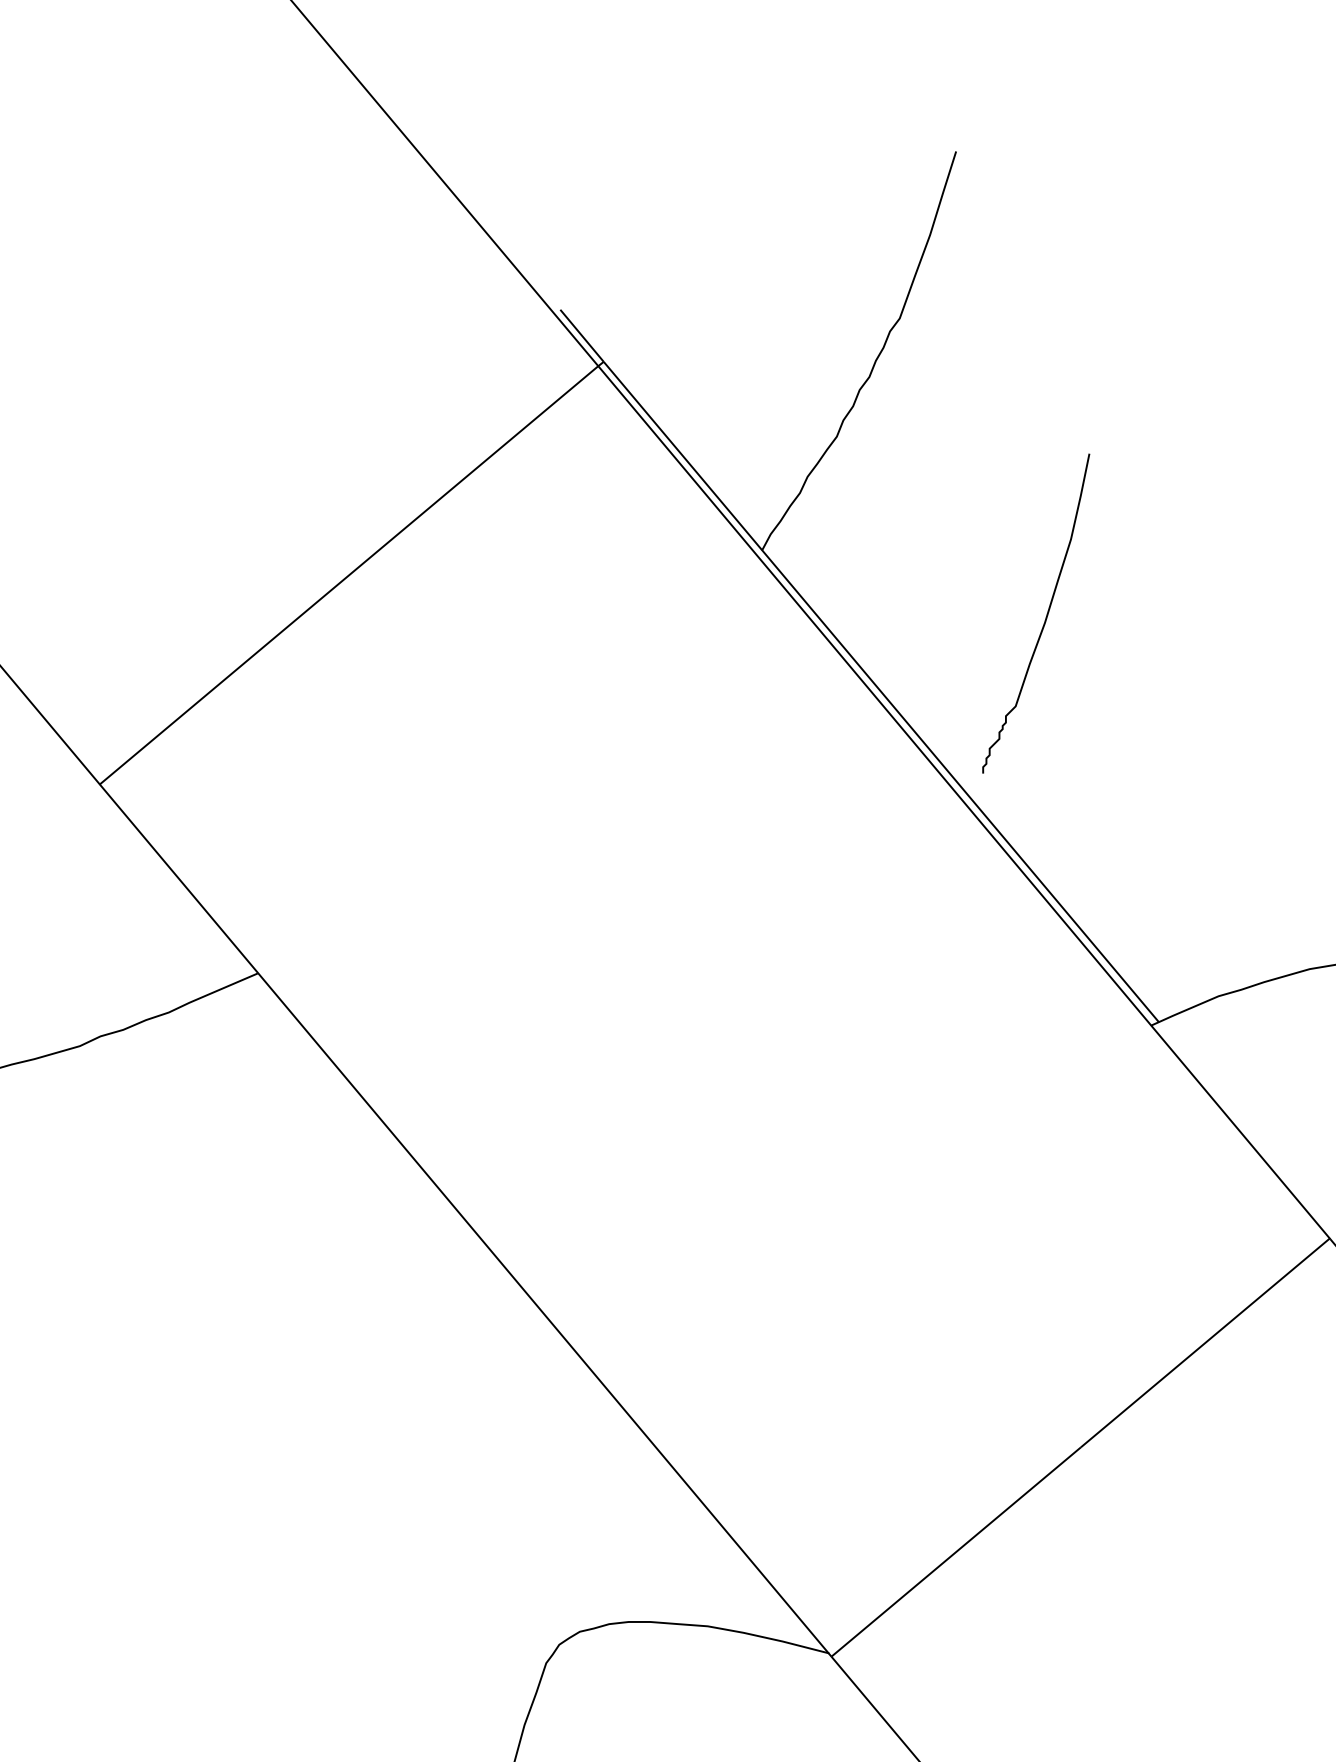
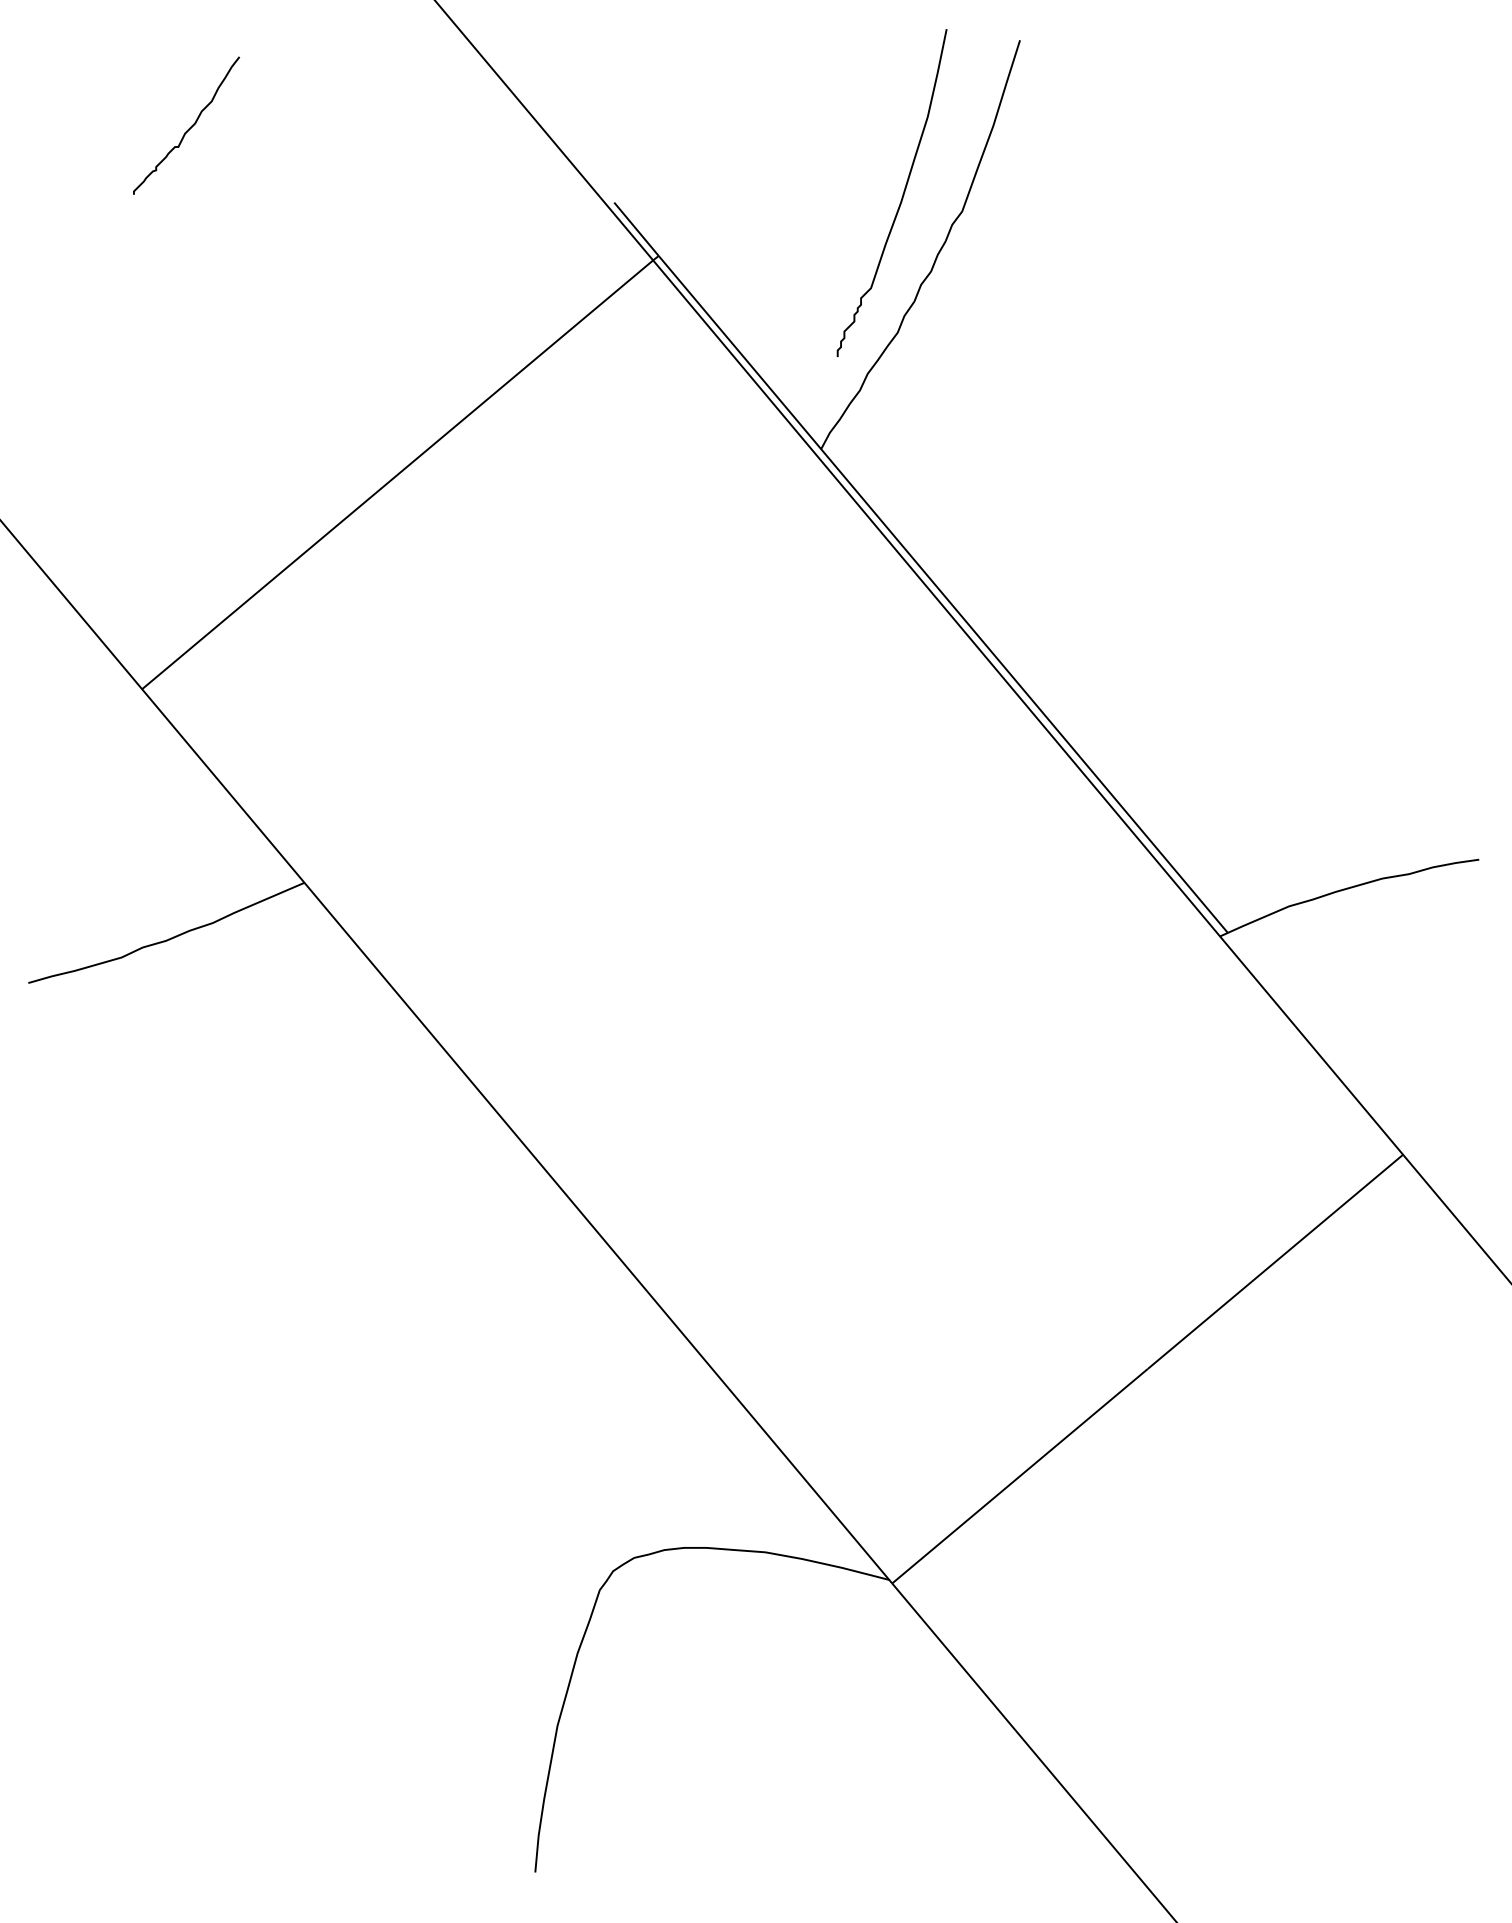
curve: (146, 236) -> (189, 127), added
curve: (1045, 617) -> (901, 197), moved

